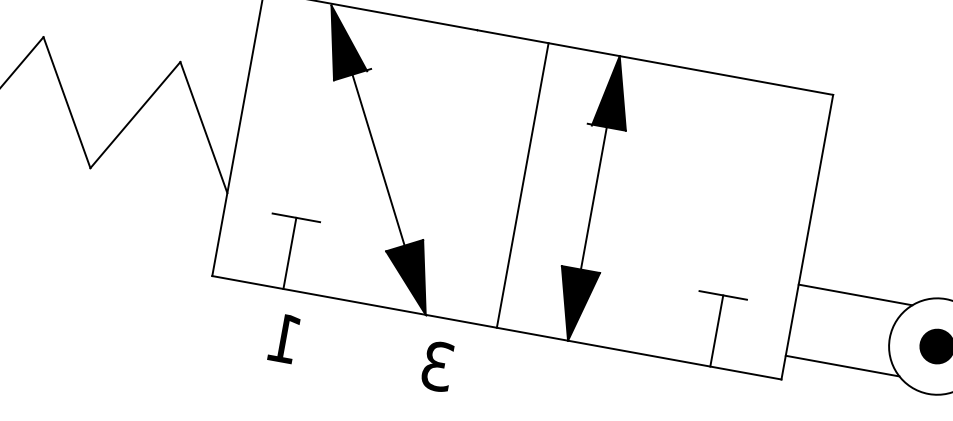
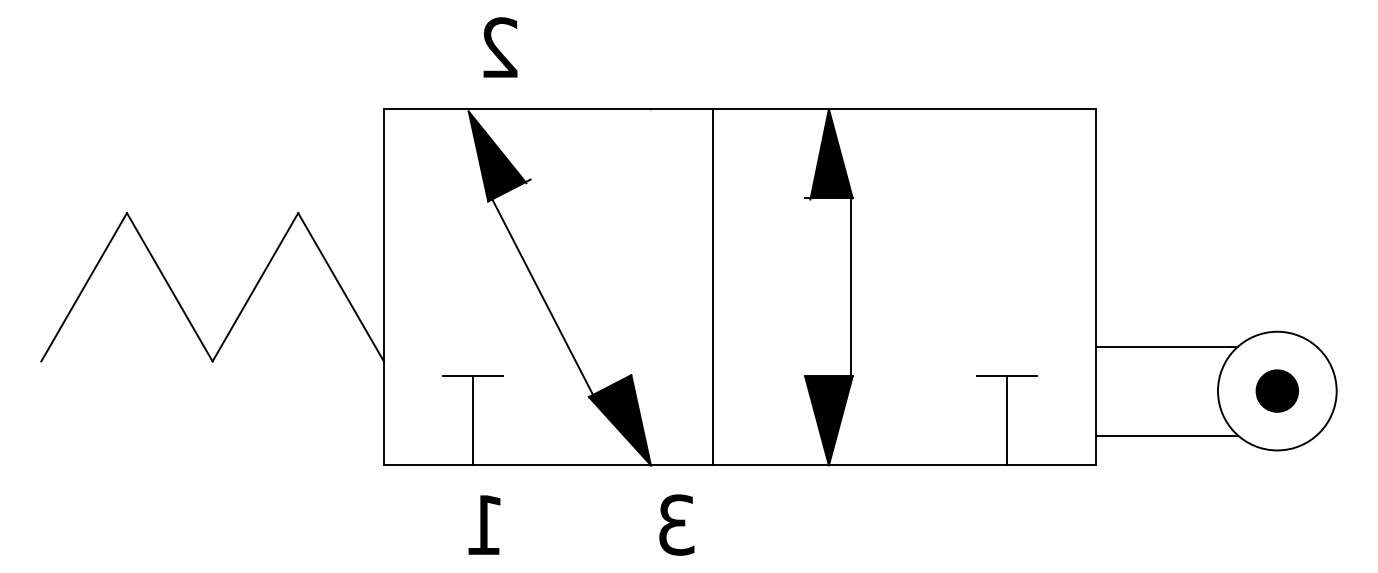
line: (378, 160) -> (542, 297), moved
line: (522, 185) -> (712, 287), moved
line: (593, 198) -> (850, 287), moved

